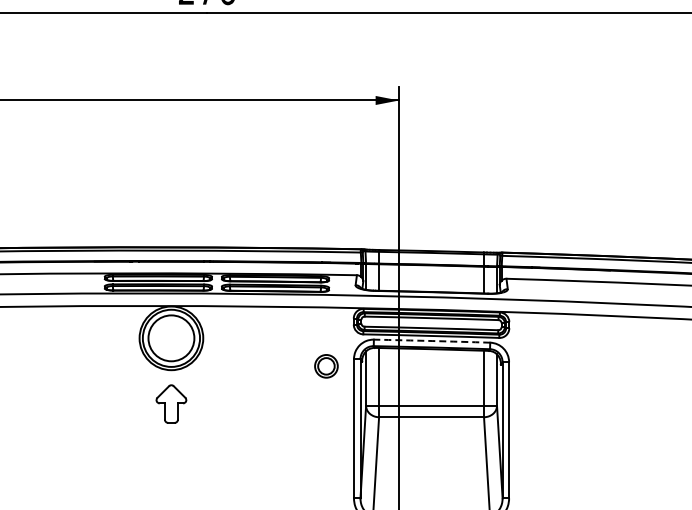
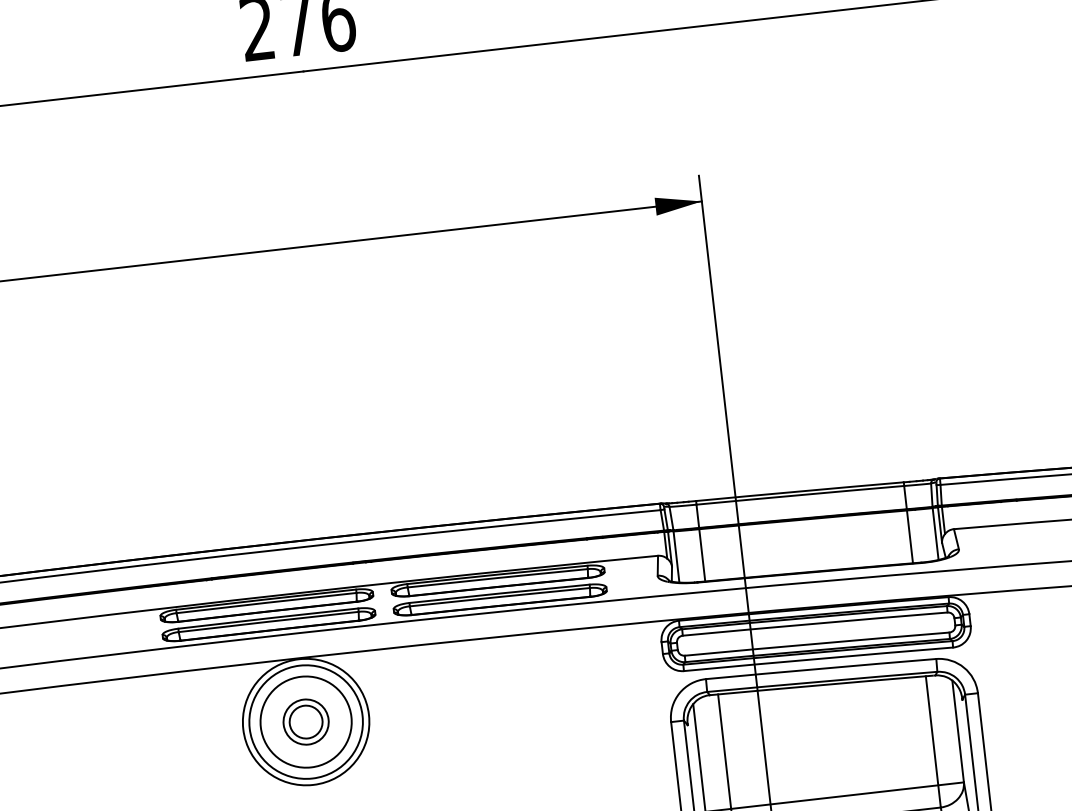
arc: (432, 341) -> (822, 669), dashed -> solid
part: (326, 366) -> (306, 722), moved

